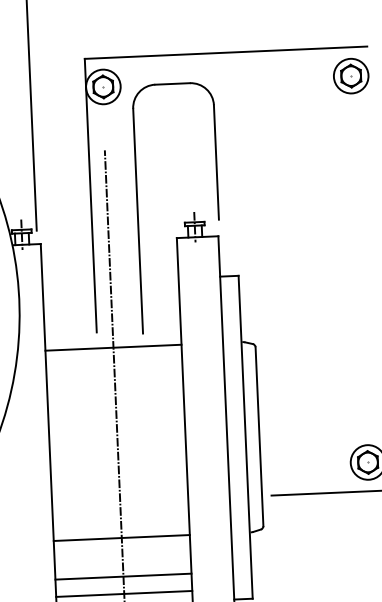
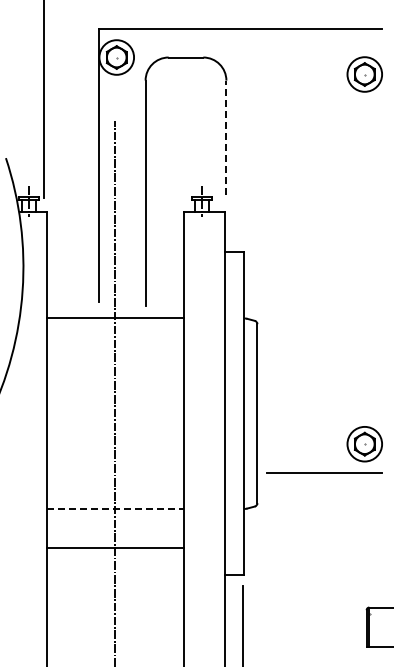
part: (350, 76) -> (364, 74), moved
line: (216, 162) -> (226, 137), solid -> dashed
line: (121, 537) -> (115, 508), solid -> dashed
line: (124, 593) -> (115, 564), removed

